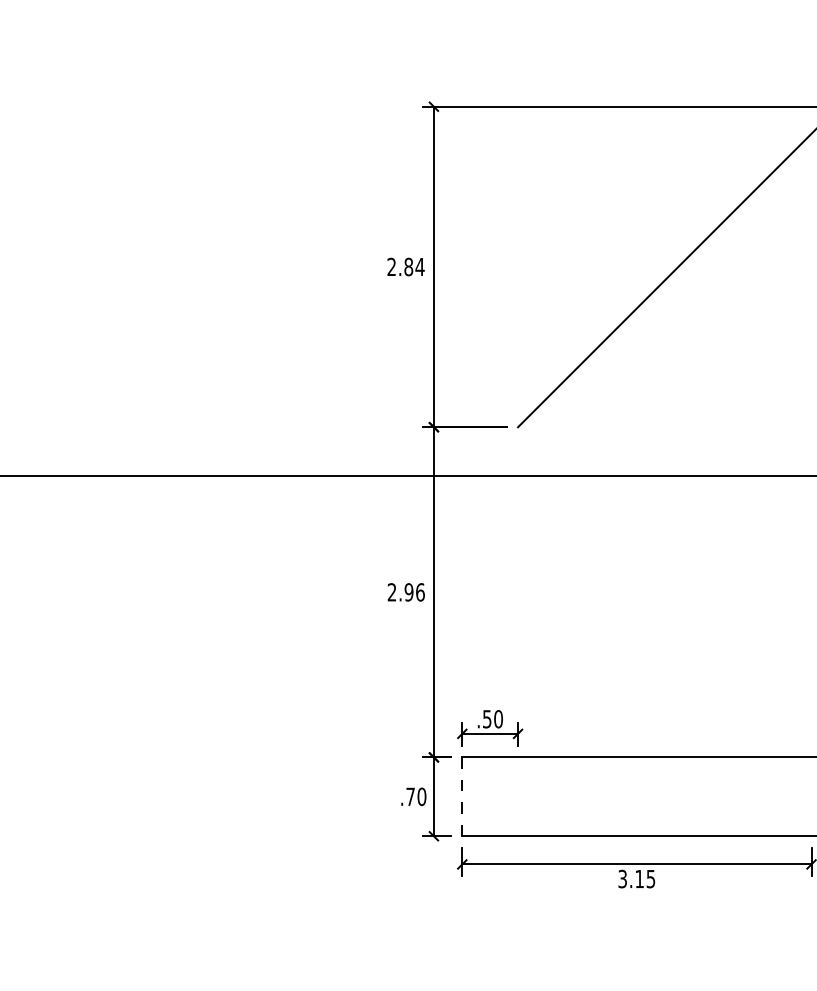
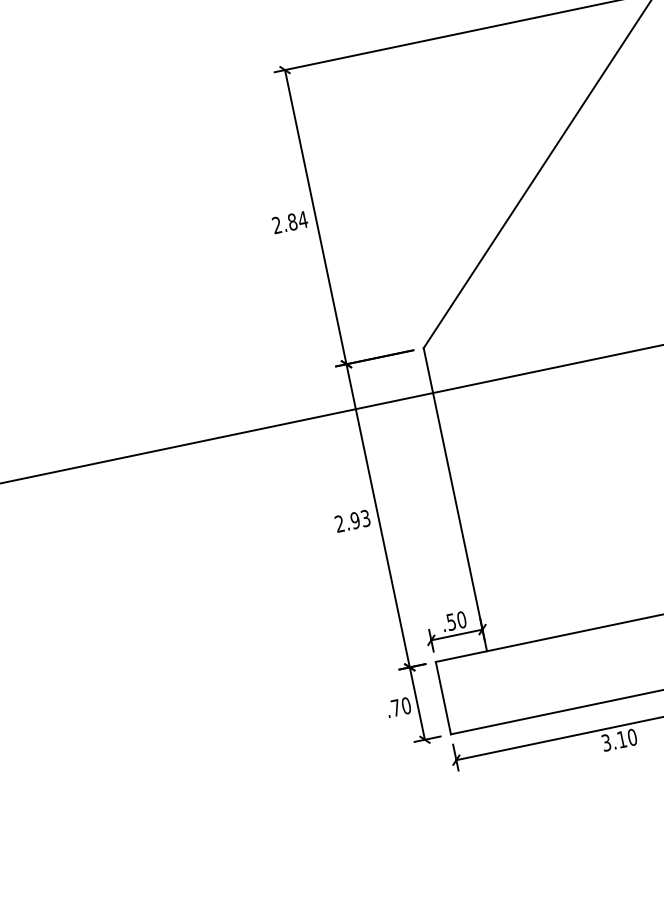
text: (420, 592) -> (365, 518), 2.96 -> 2.93
line: (518, 592) -> (455, 499), added
line: (462, 797) -> (443, 698), dashed -> solid
text: (650, 878) -> (631, 737), 3.15 -> 3.10

